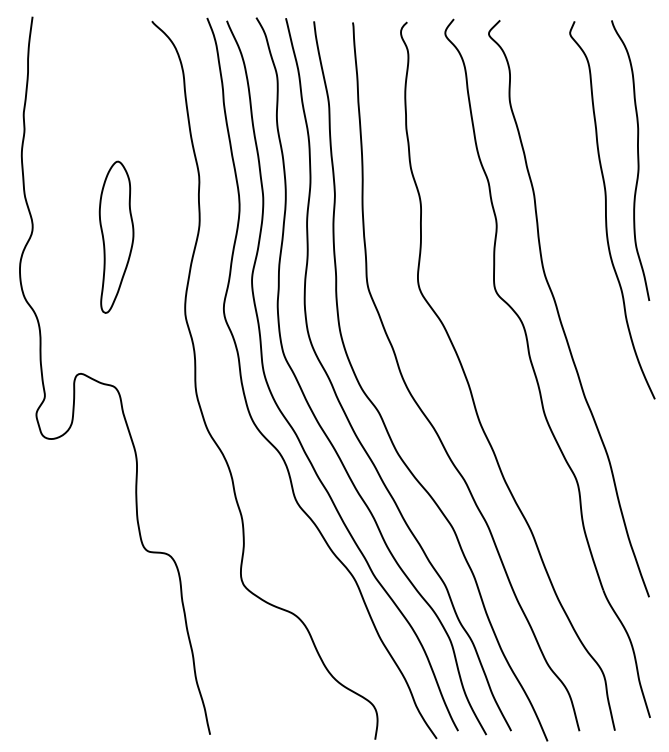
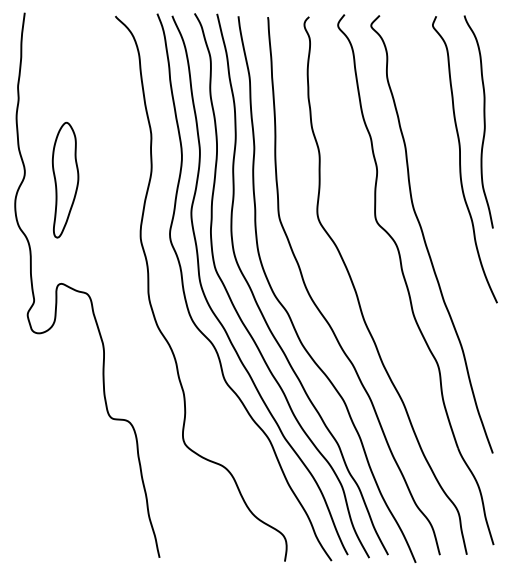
part: (116, 236) -> (65, 179), moved

